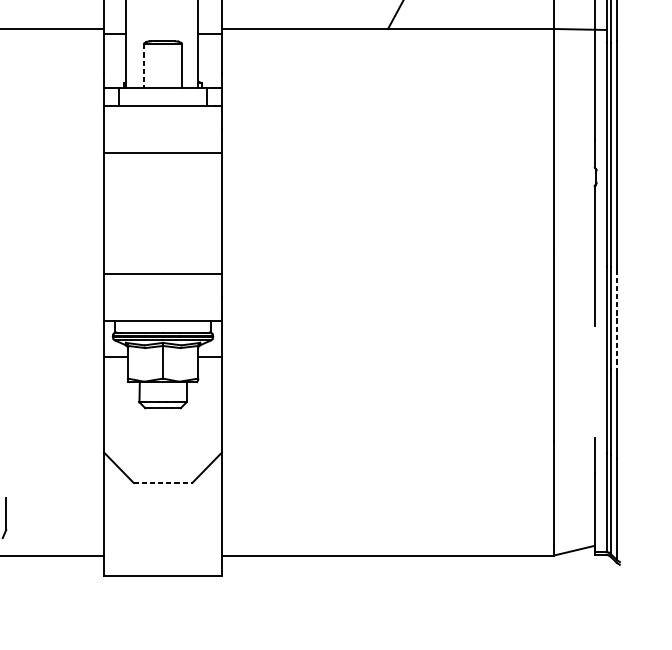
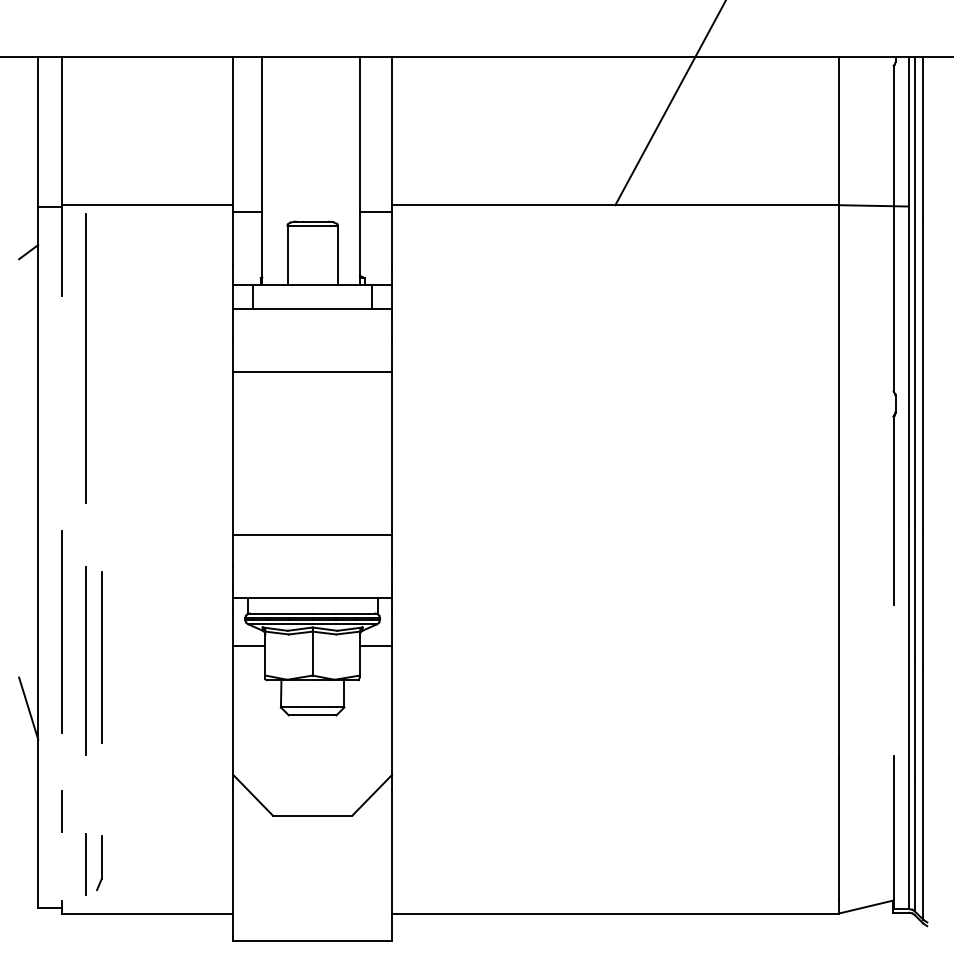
line: (144, 66) -> (287, 255), dashed -> solid
line: (617, 320) -> (923, 597), dashed -> solid
line: (6, 365) -> (101, 657), added
line: (162, 482) -> (312, 815), dashed -> solid

